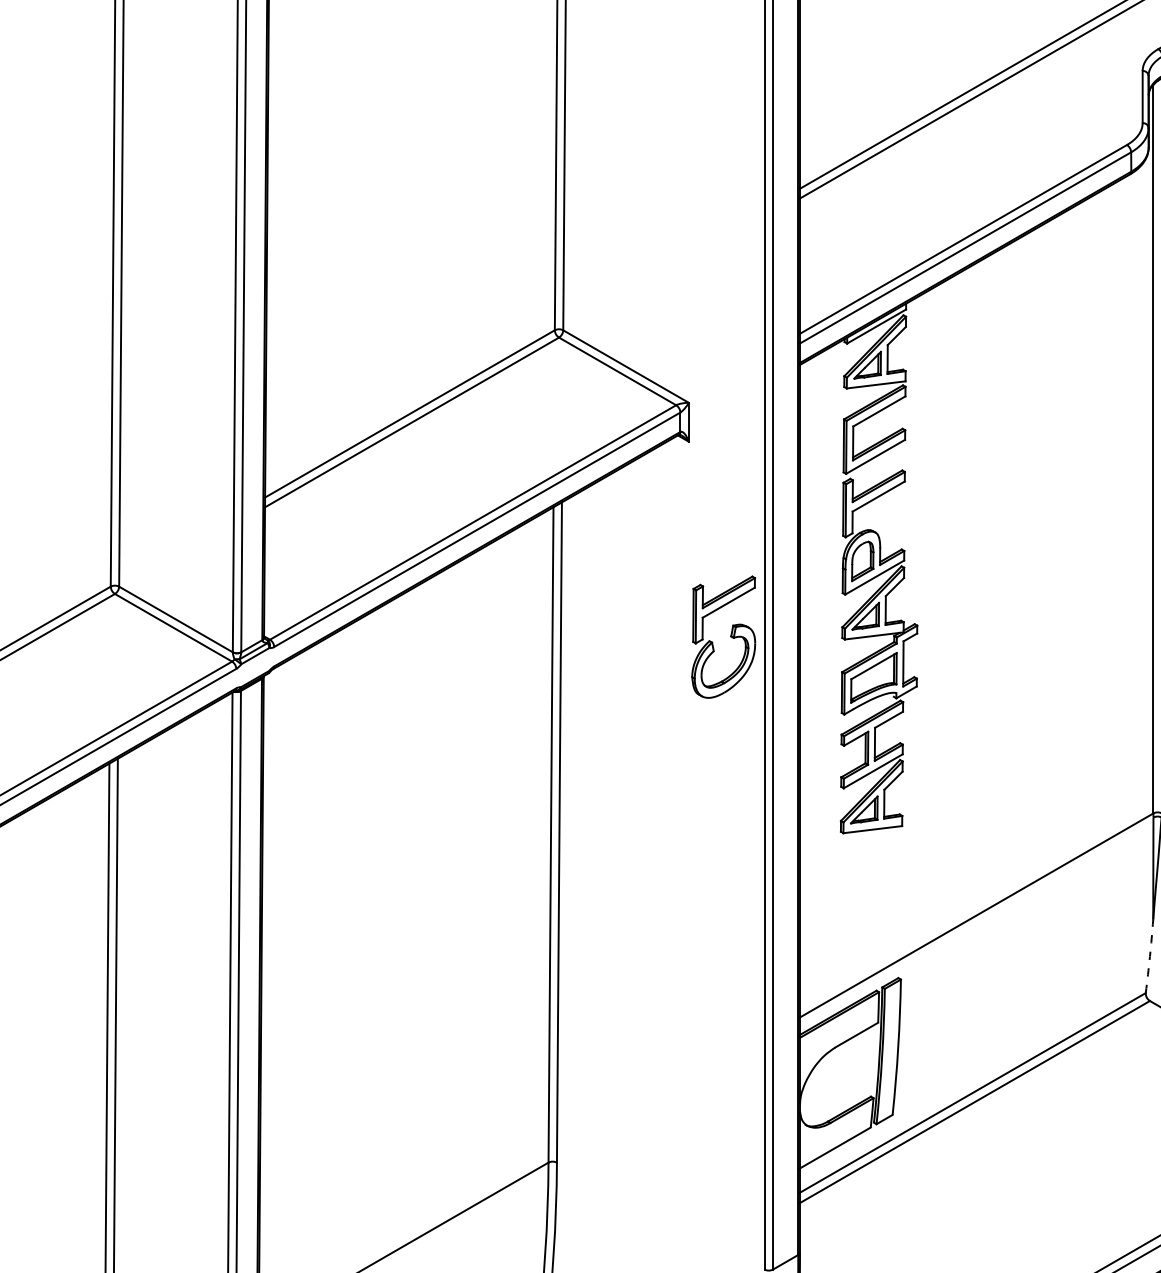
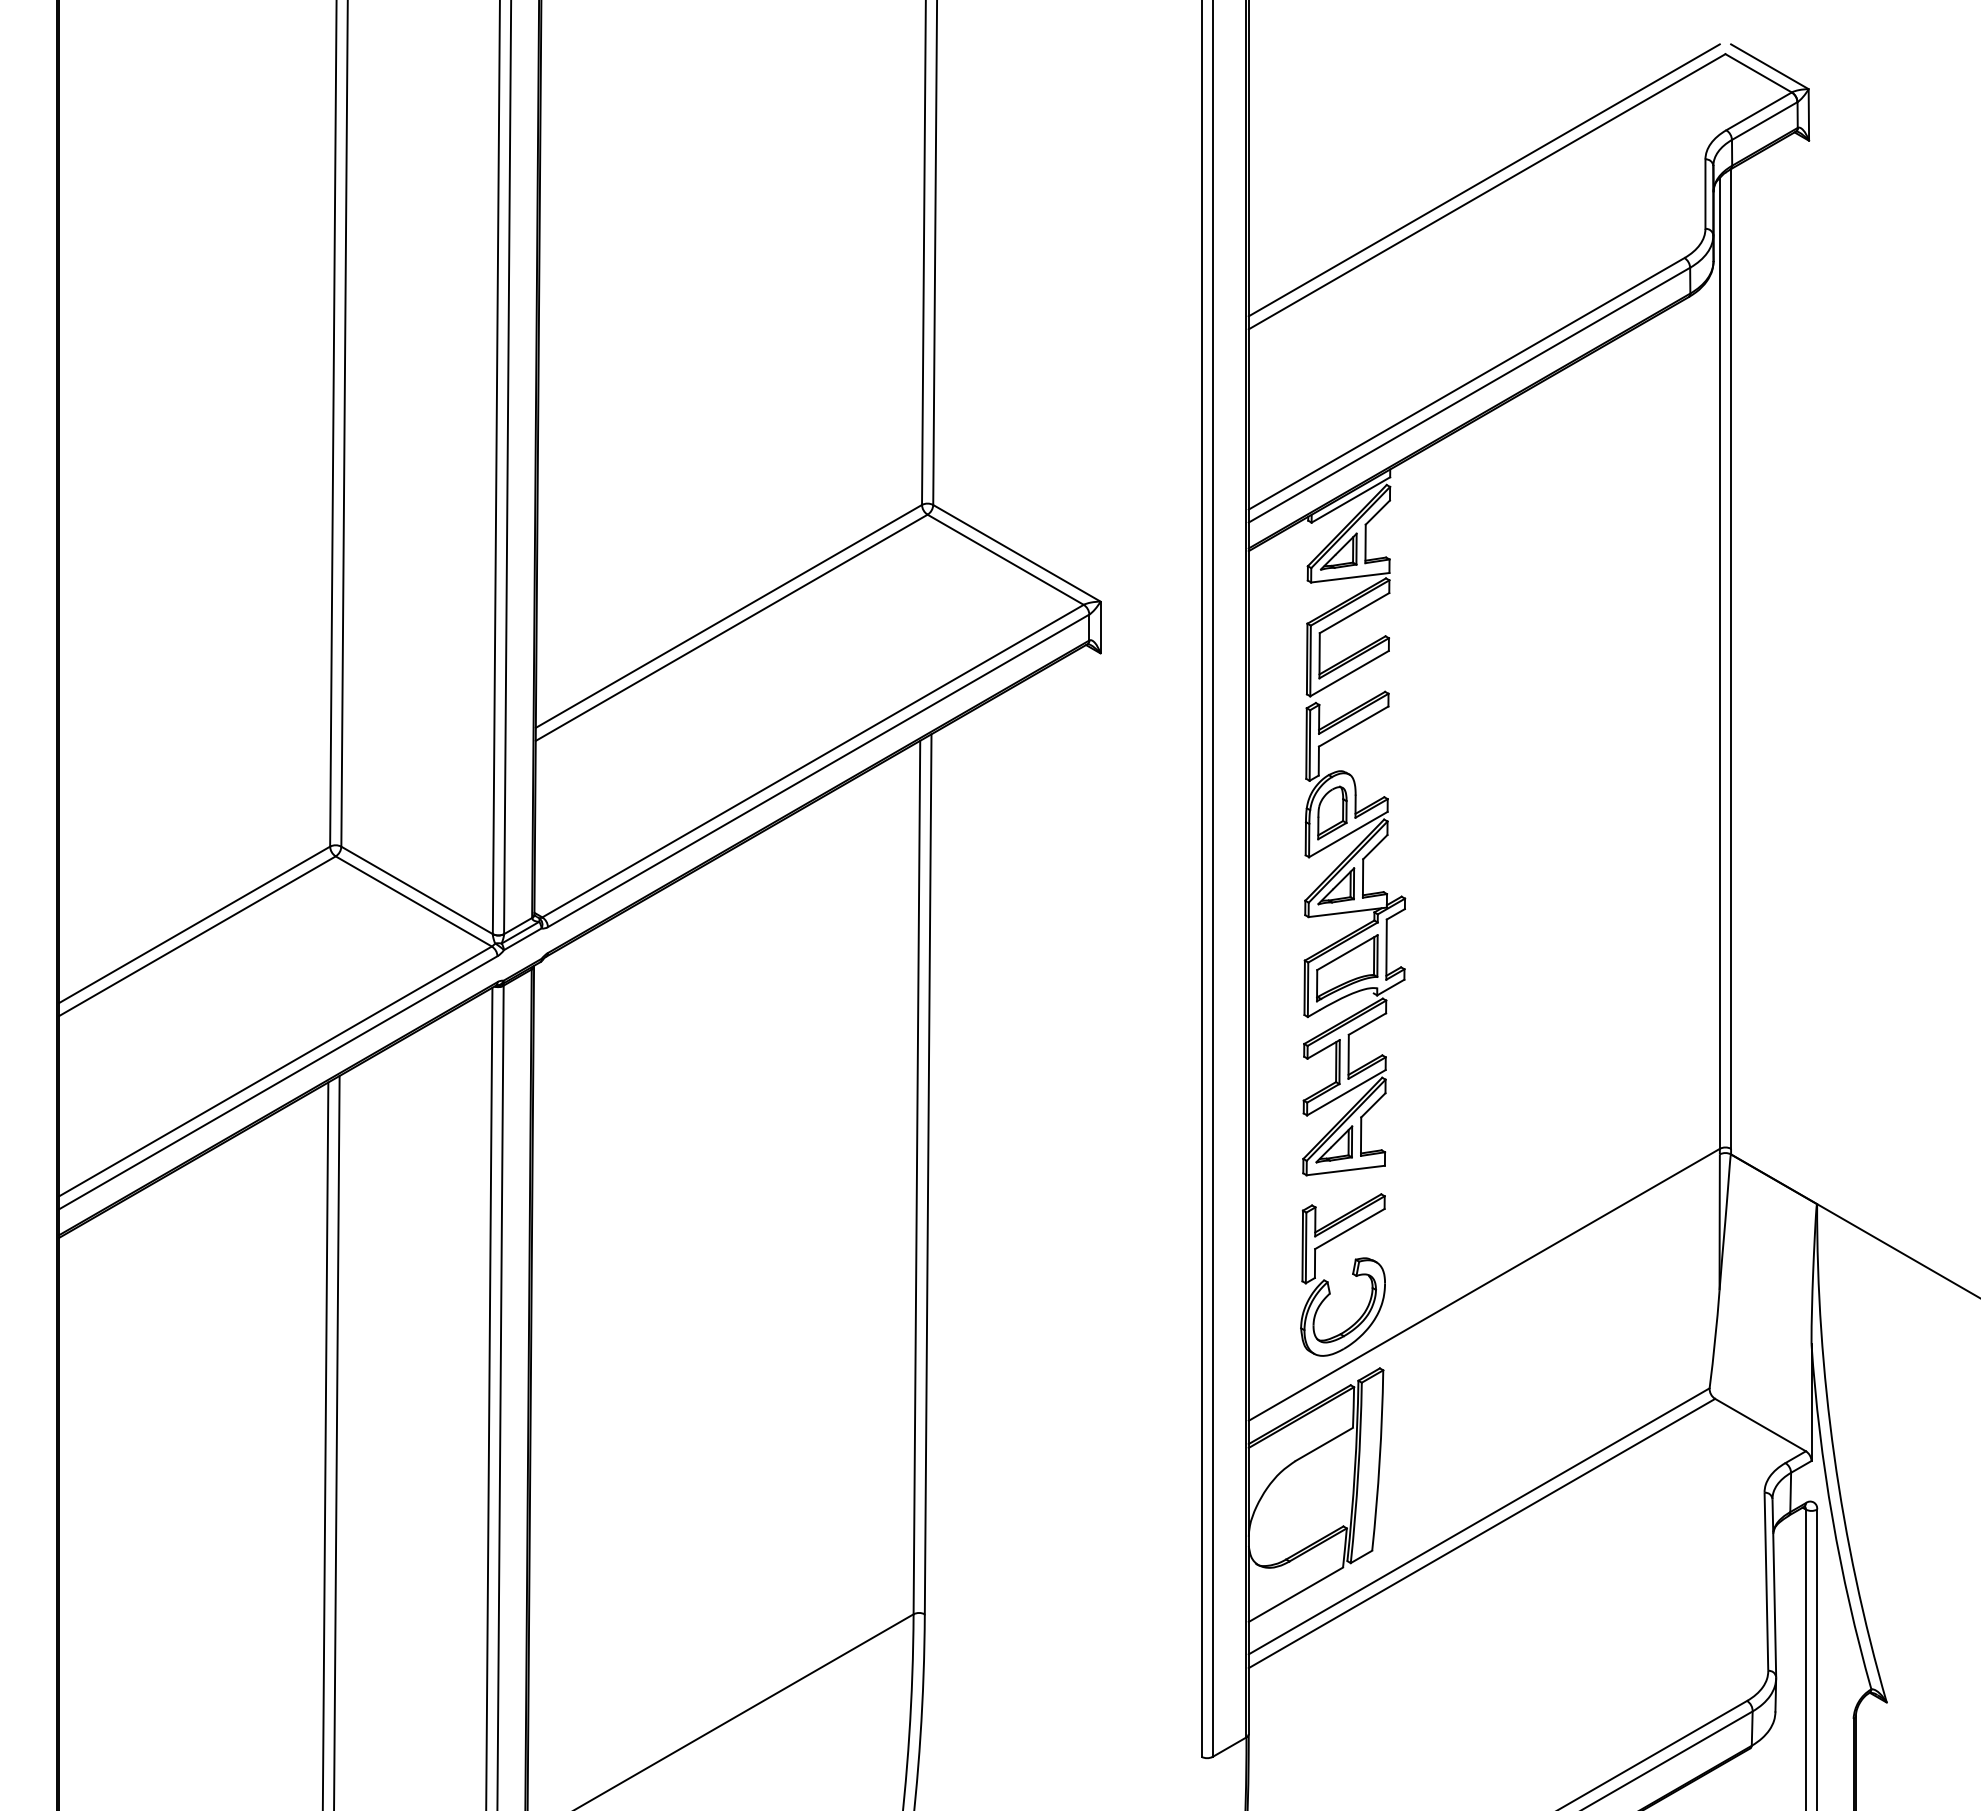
part: (730, 636) -> (1352, 1274), moved
arc: (1150, 956) -> (1715, 1339), dashed -> solid

